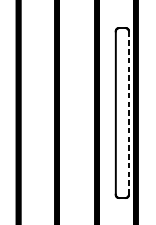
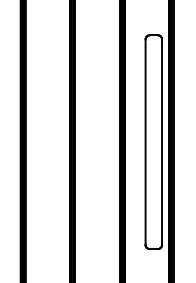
line: (129, 113) -> (162, 142), dashed -> solid

